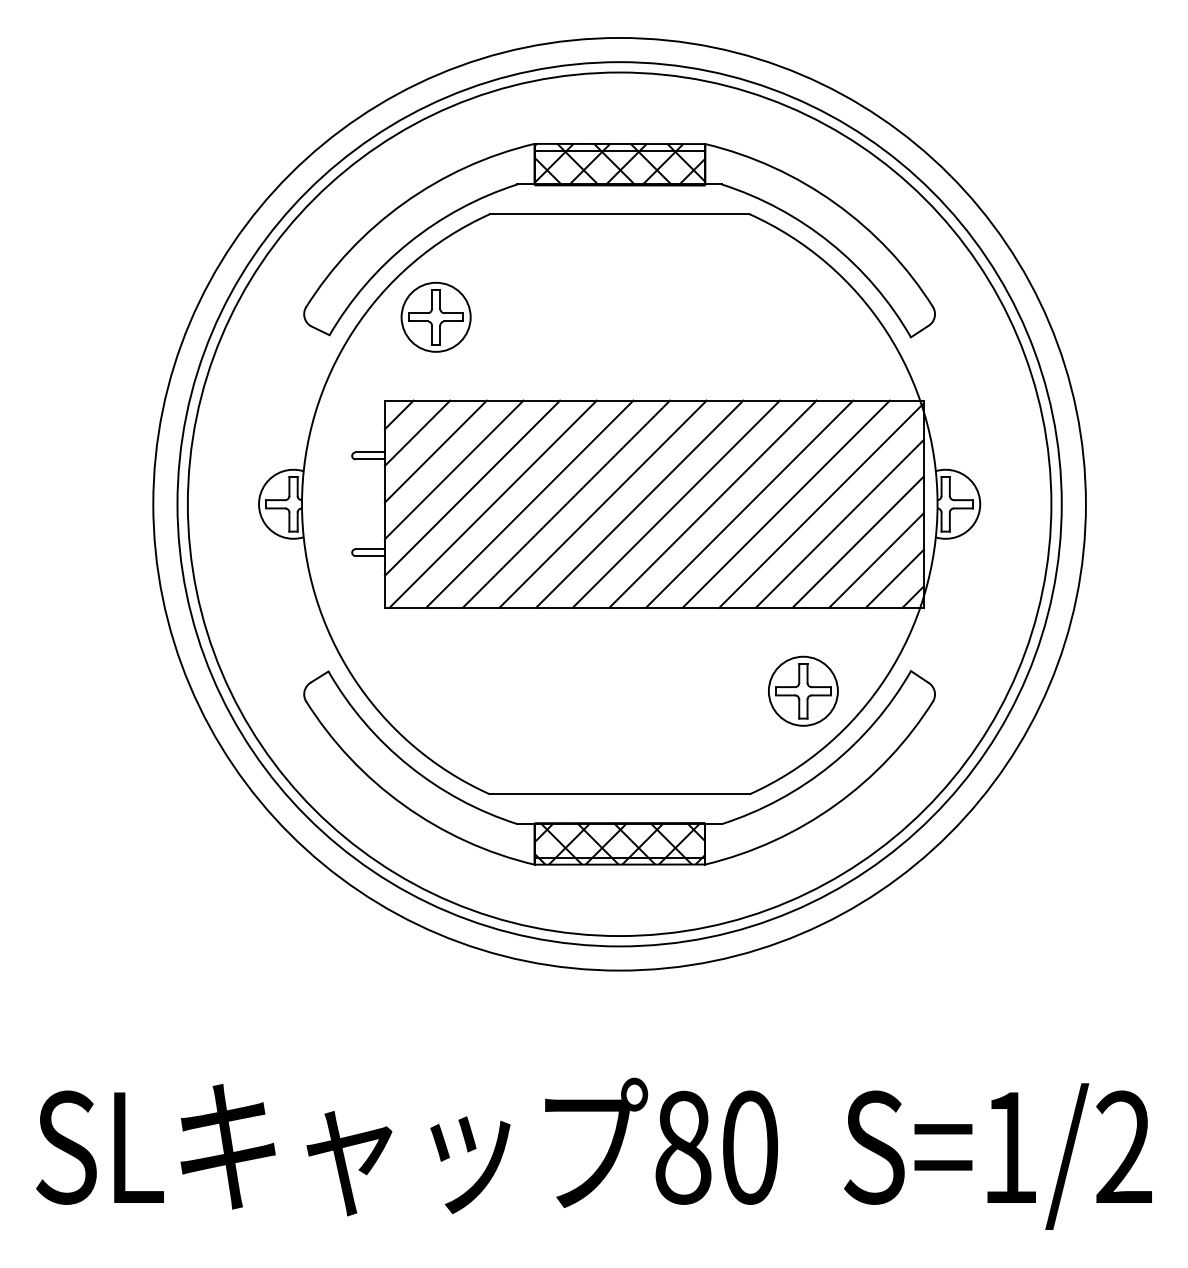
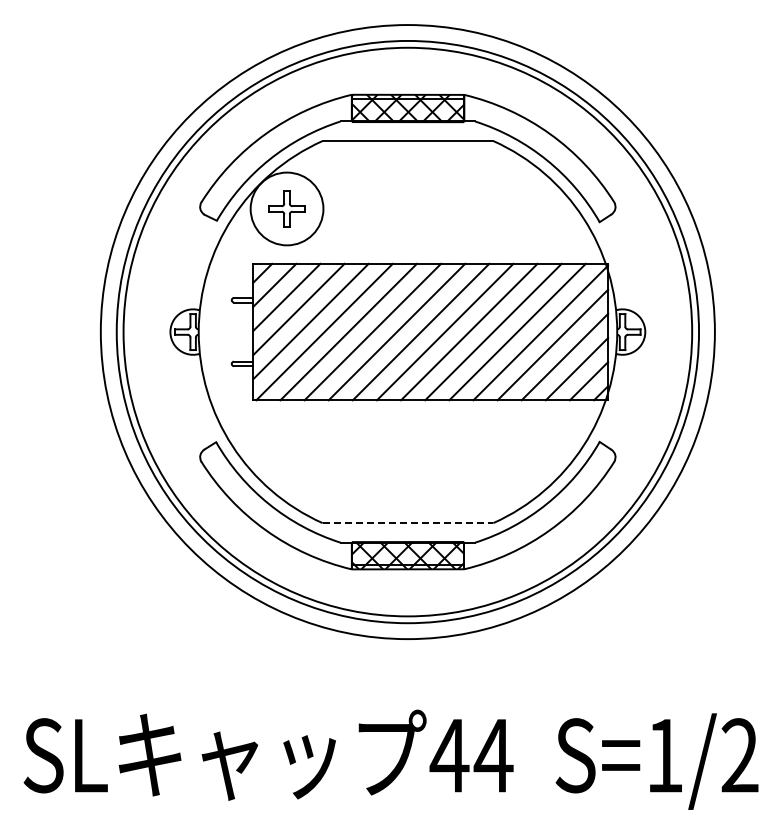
circle: (435, 316) -> (286, 208), size x1.6
part: (802, 690) -> (528, 454), removed
line: (620, 794) -> (408, 523), solid -> dashed
text: (716, 1147) -> (471, 755), 80 -> 44

